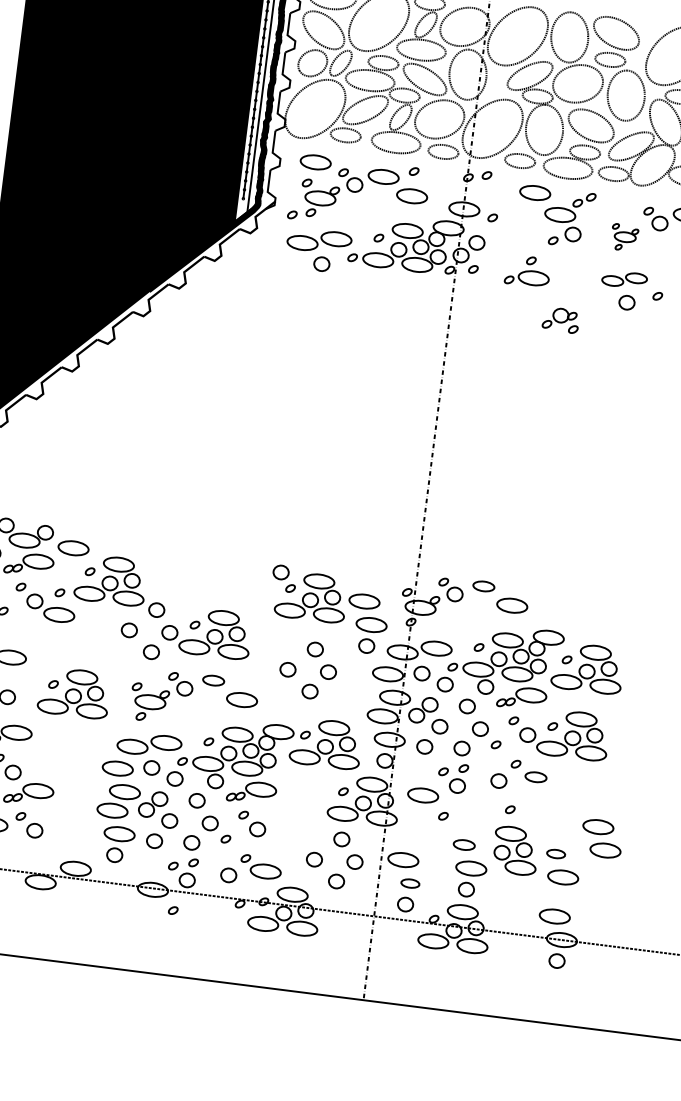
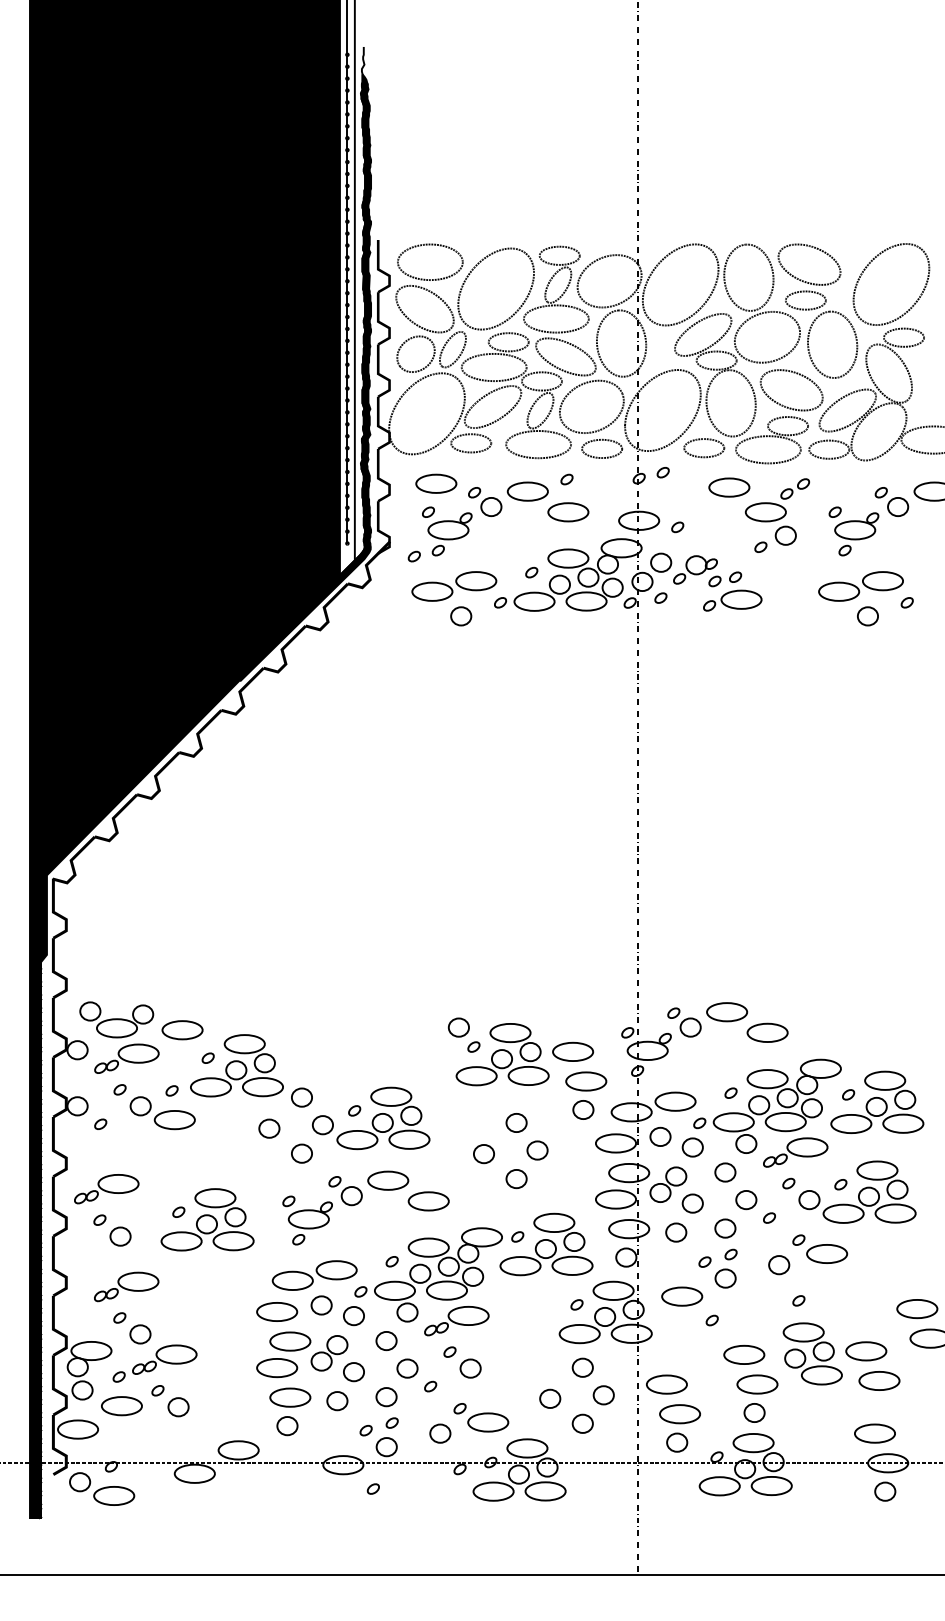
part: (624, 237) -> (853, 531), size x1.43
part: (624, 279) -> (860, 586), size x1.43
part: (561, 320) -> (697, 571), moved
part: (484, 586) -> (727, 1012), size x1.43
part: (213, 680) -> (388, 1180), size x1.43
part: (536, 776) -> (827, 1253), size x1.43
part: (464, 844) -> (744, 1354), size x1.43
part: (556, 854) -> (866, 1351), size x1.67
part: (409, 883) -> (679, 1414), size x1.67

